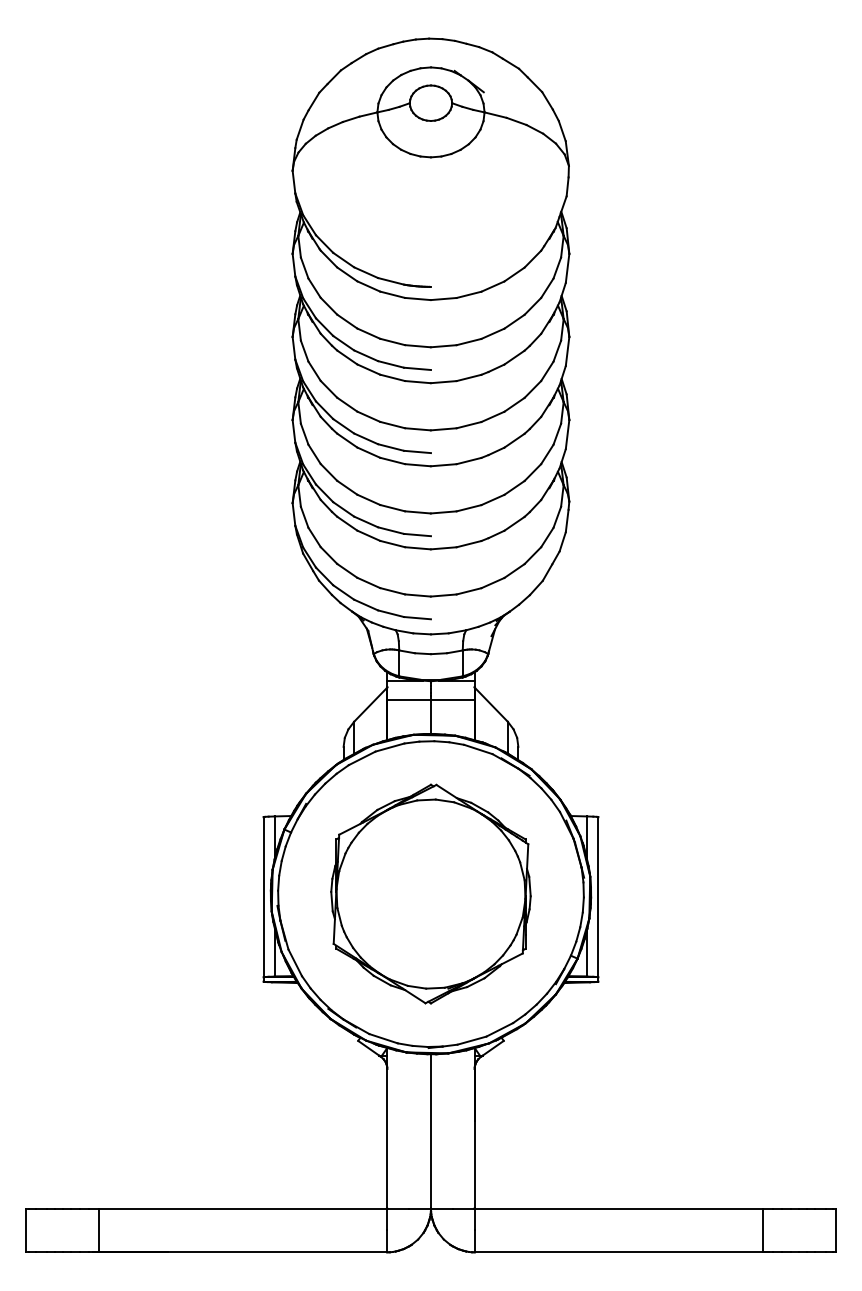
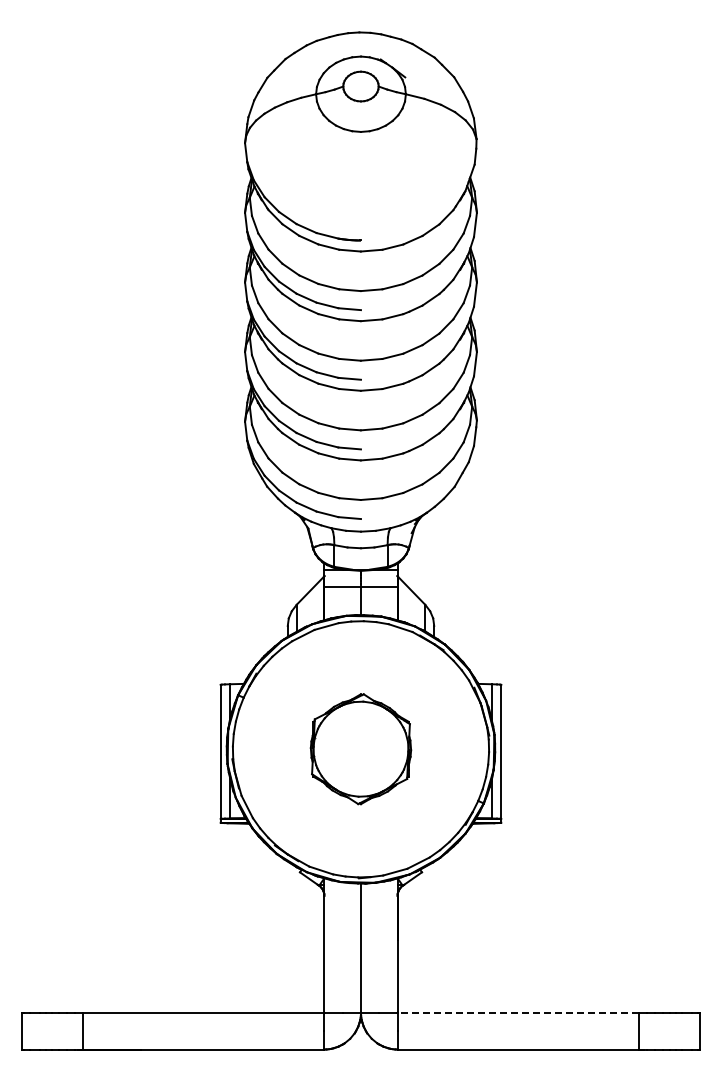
part: (430, 893) -> (360, 748), size x0.6
line: (618, 1208) -> (518, 1012), solid -> dashed

